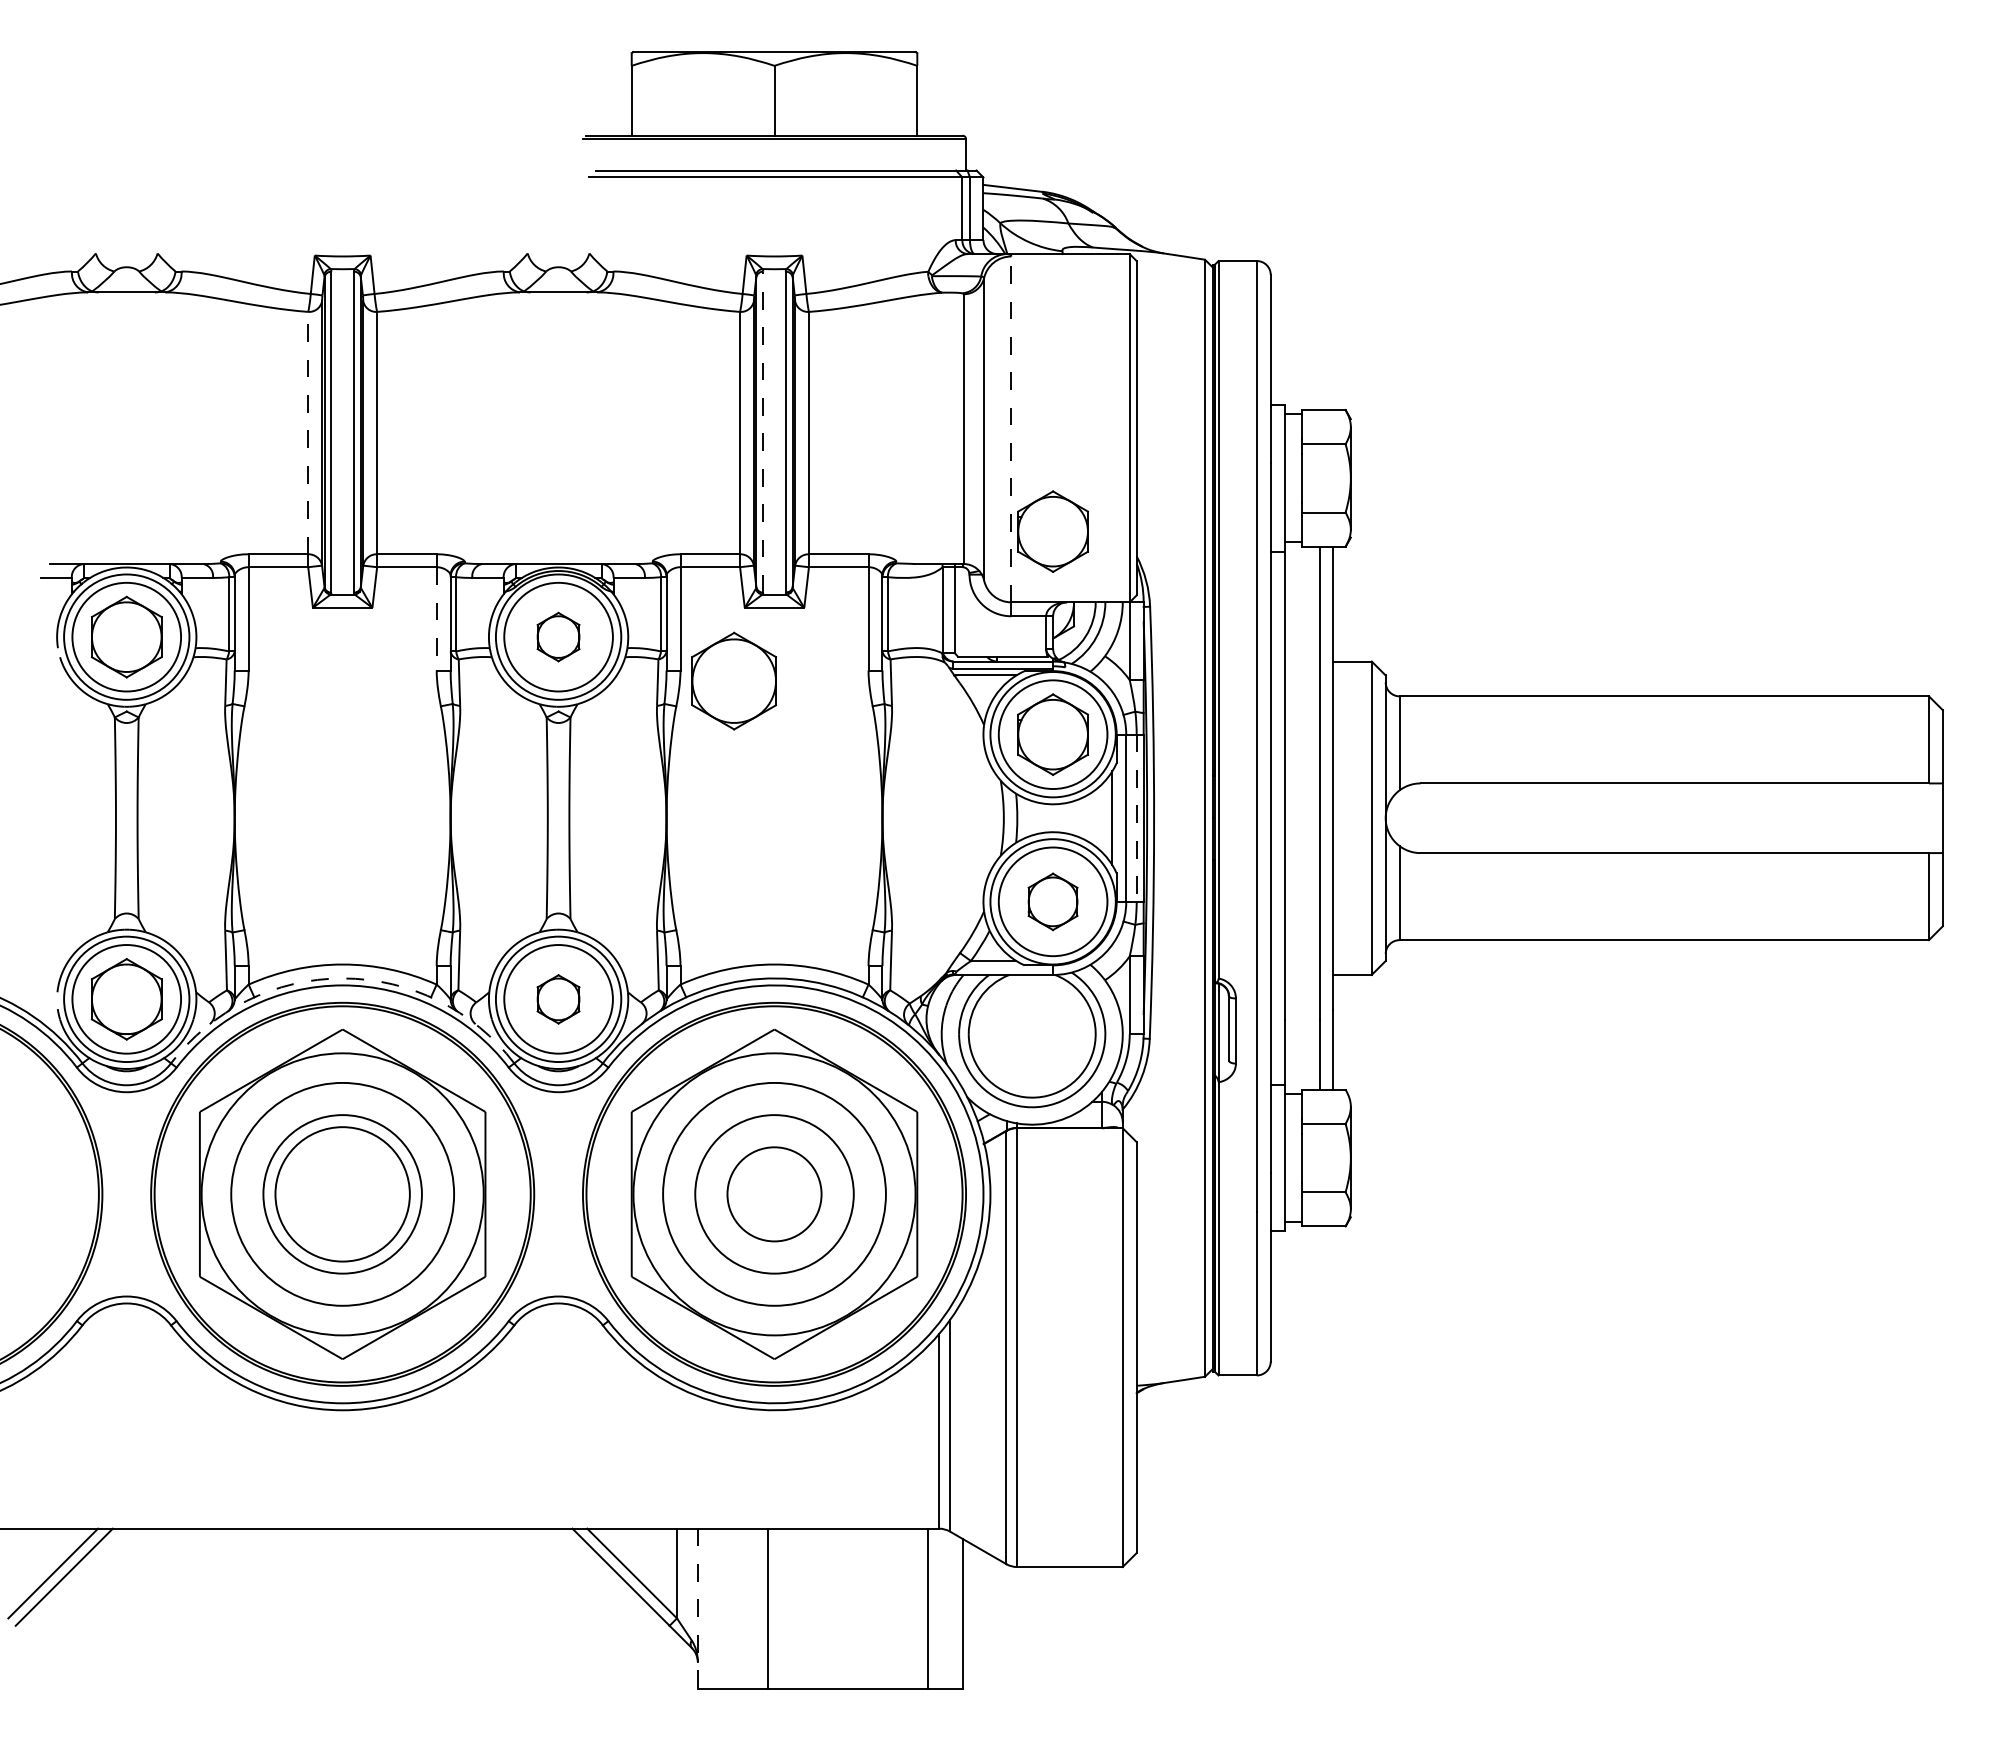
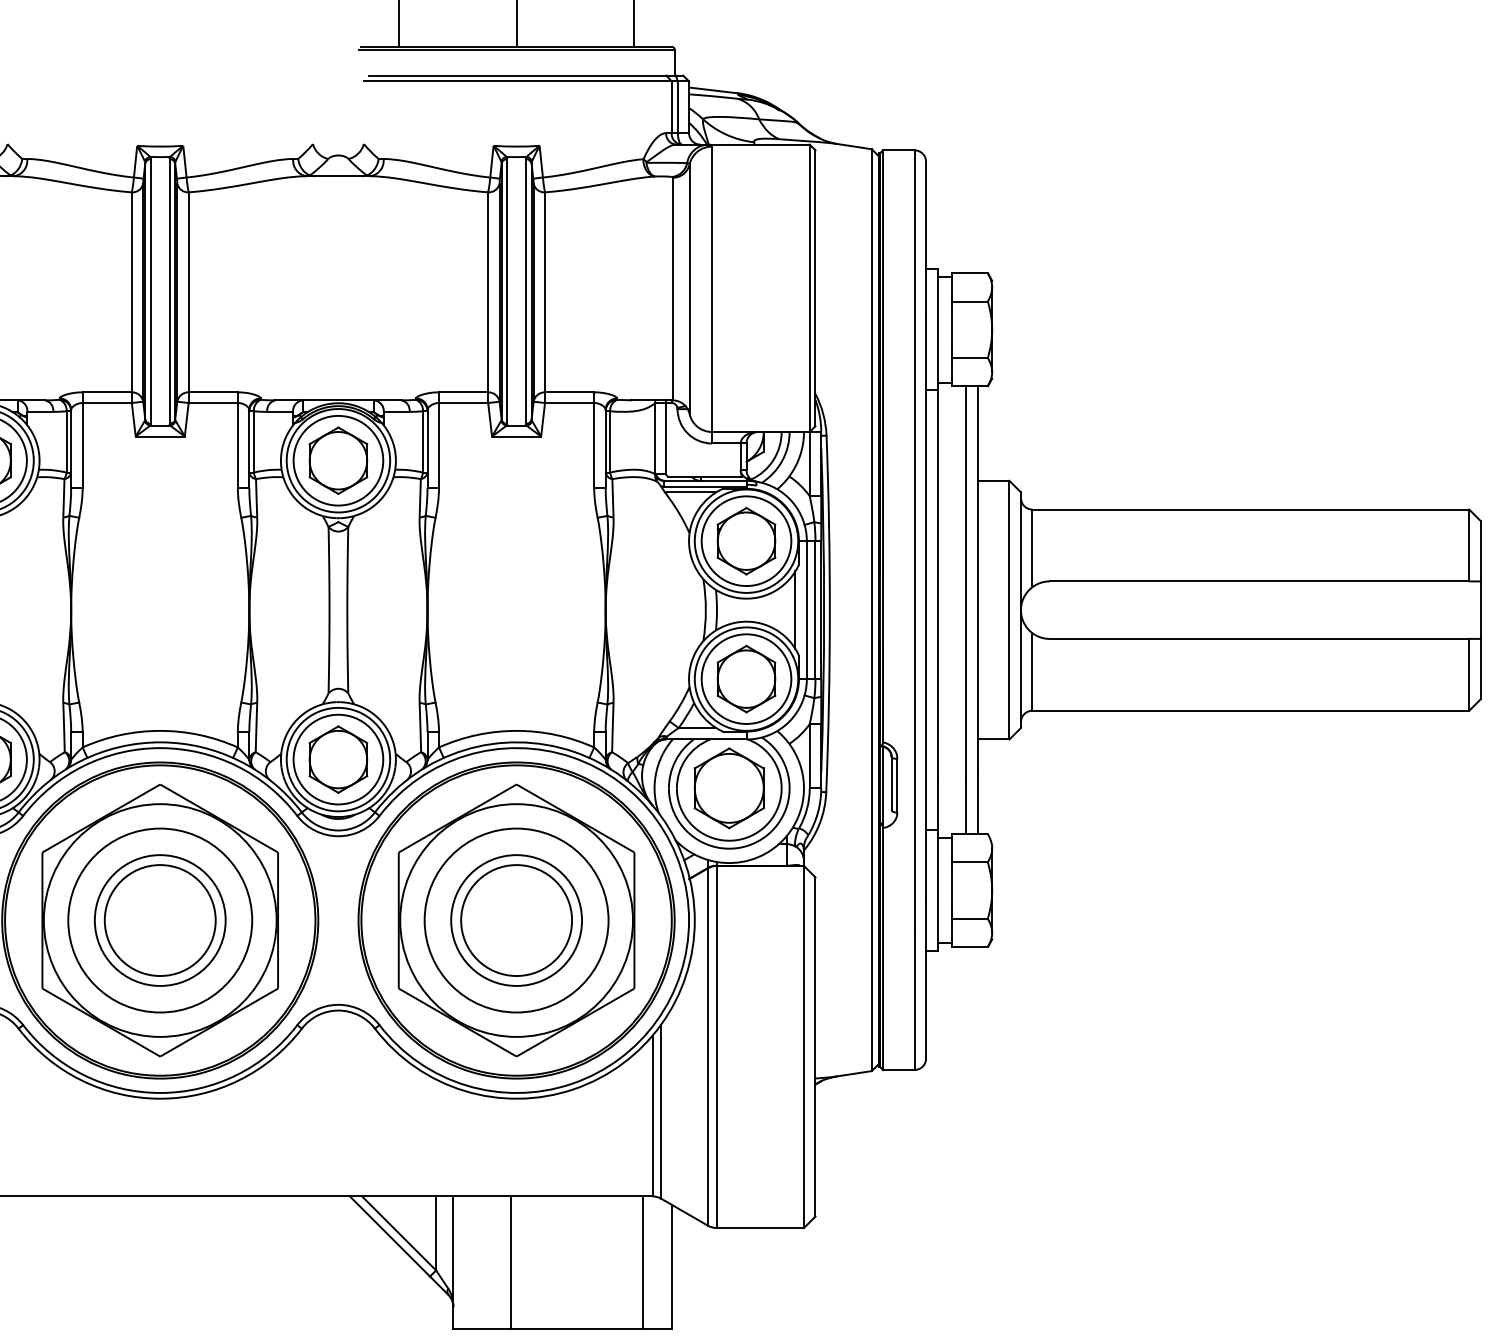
line: (1011, 429) -> (712, 289), dashed -> solid
line: (308, 432) -> (132, 291), dashed -> solid
line: (763, 432) -> (507, 291), dashed -> solid
part: (1052, 531) -> (746, 373), removed
line: (436, 618) -> (237, 445), dashed -> solid
part: (558, 636) -> (338, 460), size x1.67
part: (734, 680) -> (729, 787), moved
line: (1136, 818) -> (815, 610), dashed -> solid
part: (1052, 901) -> (746, 678), size x1.43
arc: (342, 978) -> (160, 742), dashed -> solid
part: (558, 999) -> (338, 759), size x1.67
circle: (774, 1194) -> (516, 920), size x1.43
line: (697, 1609) -> (453, 1263), dashed -> solid

